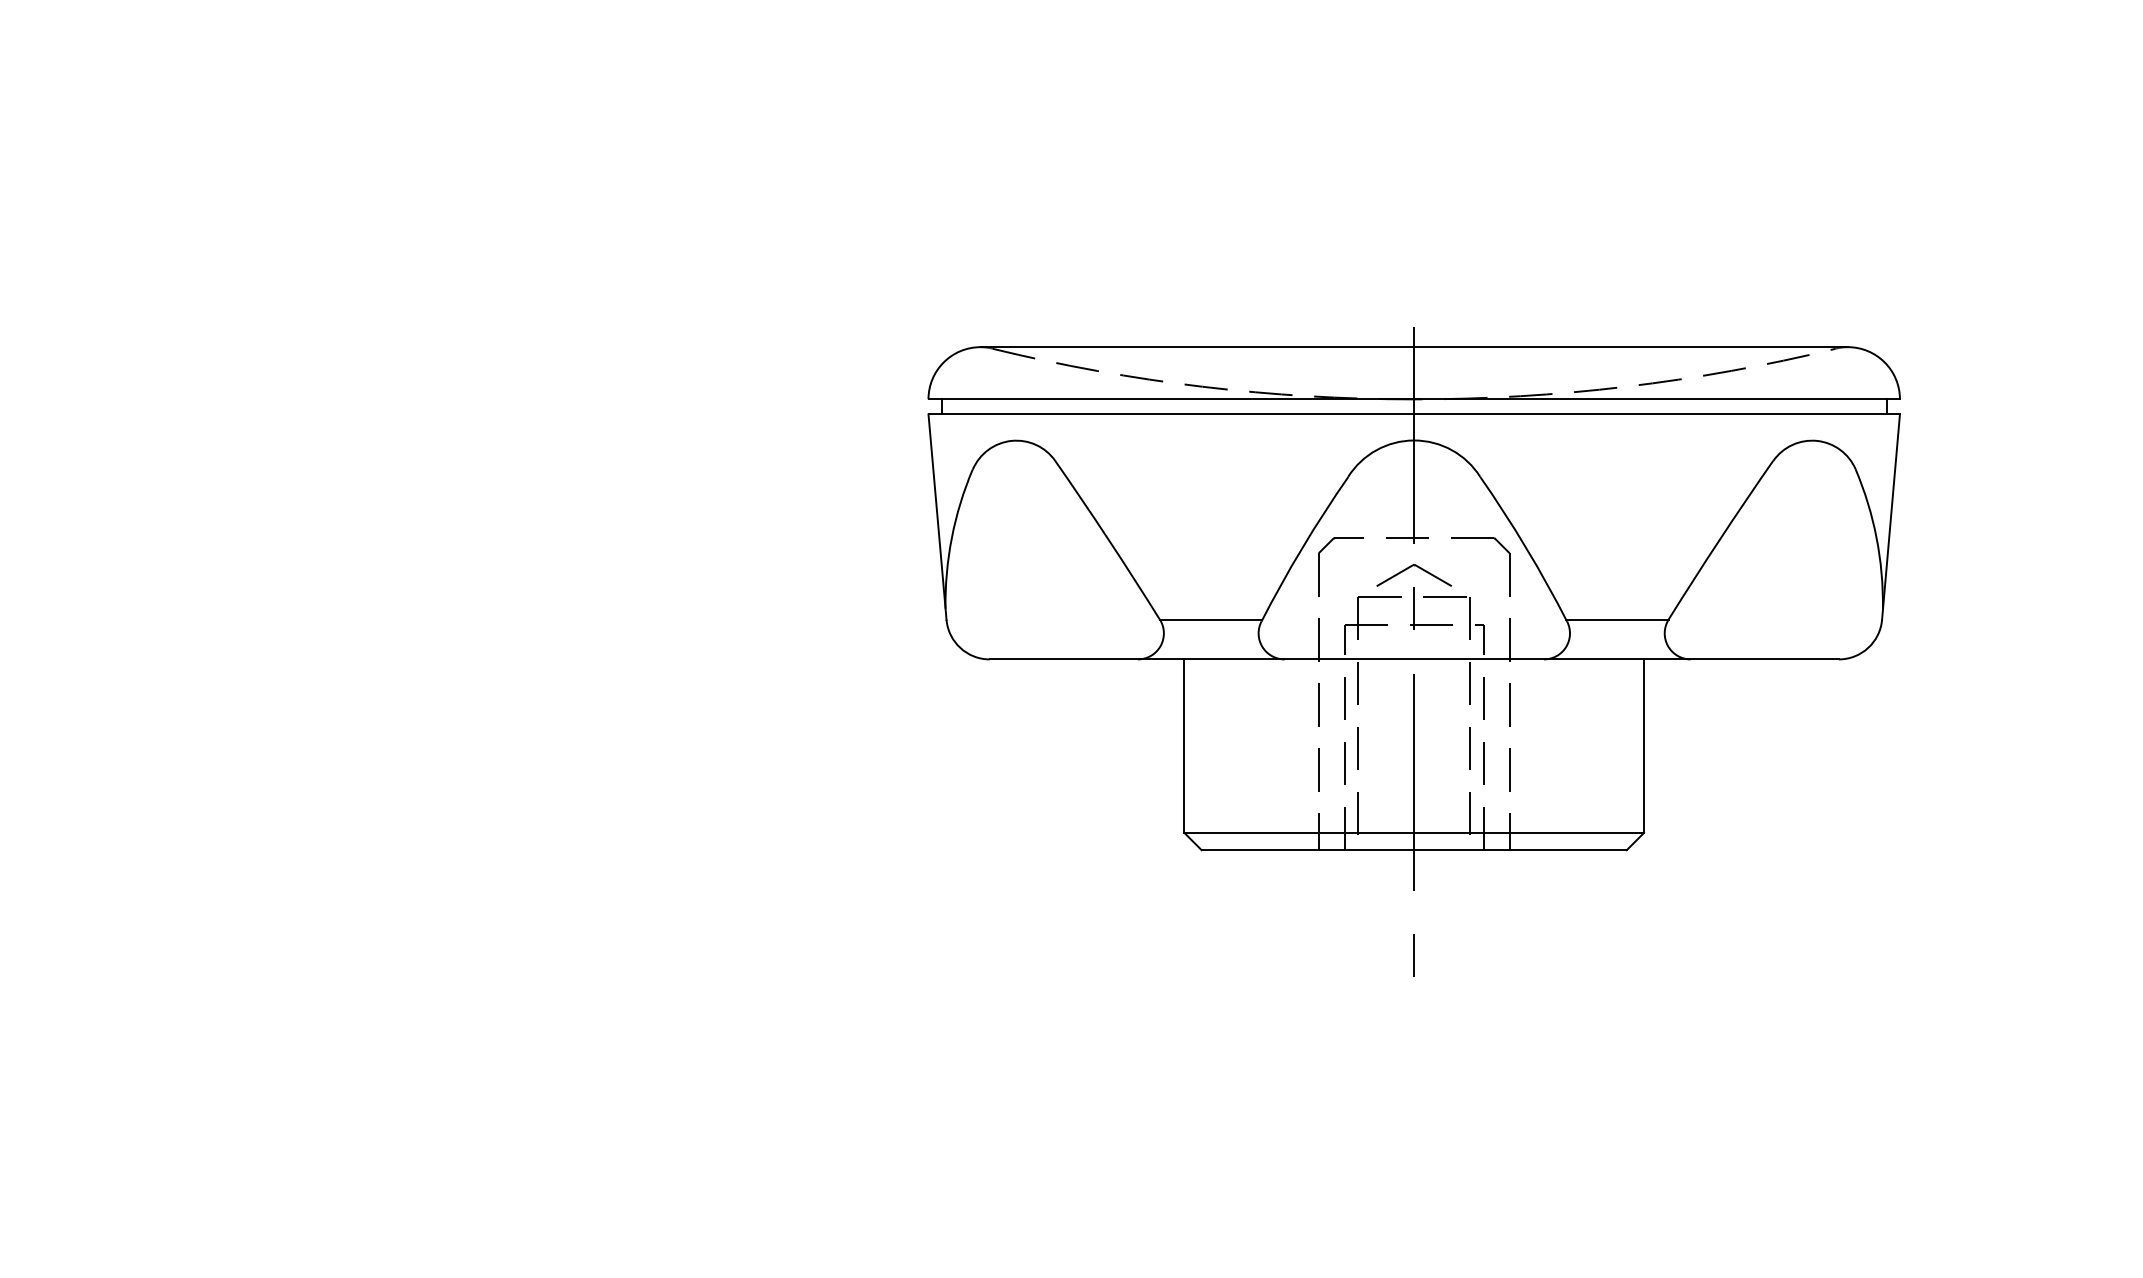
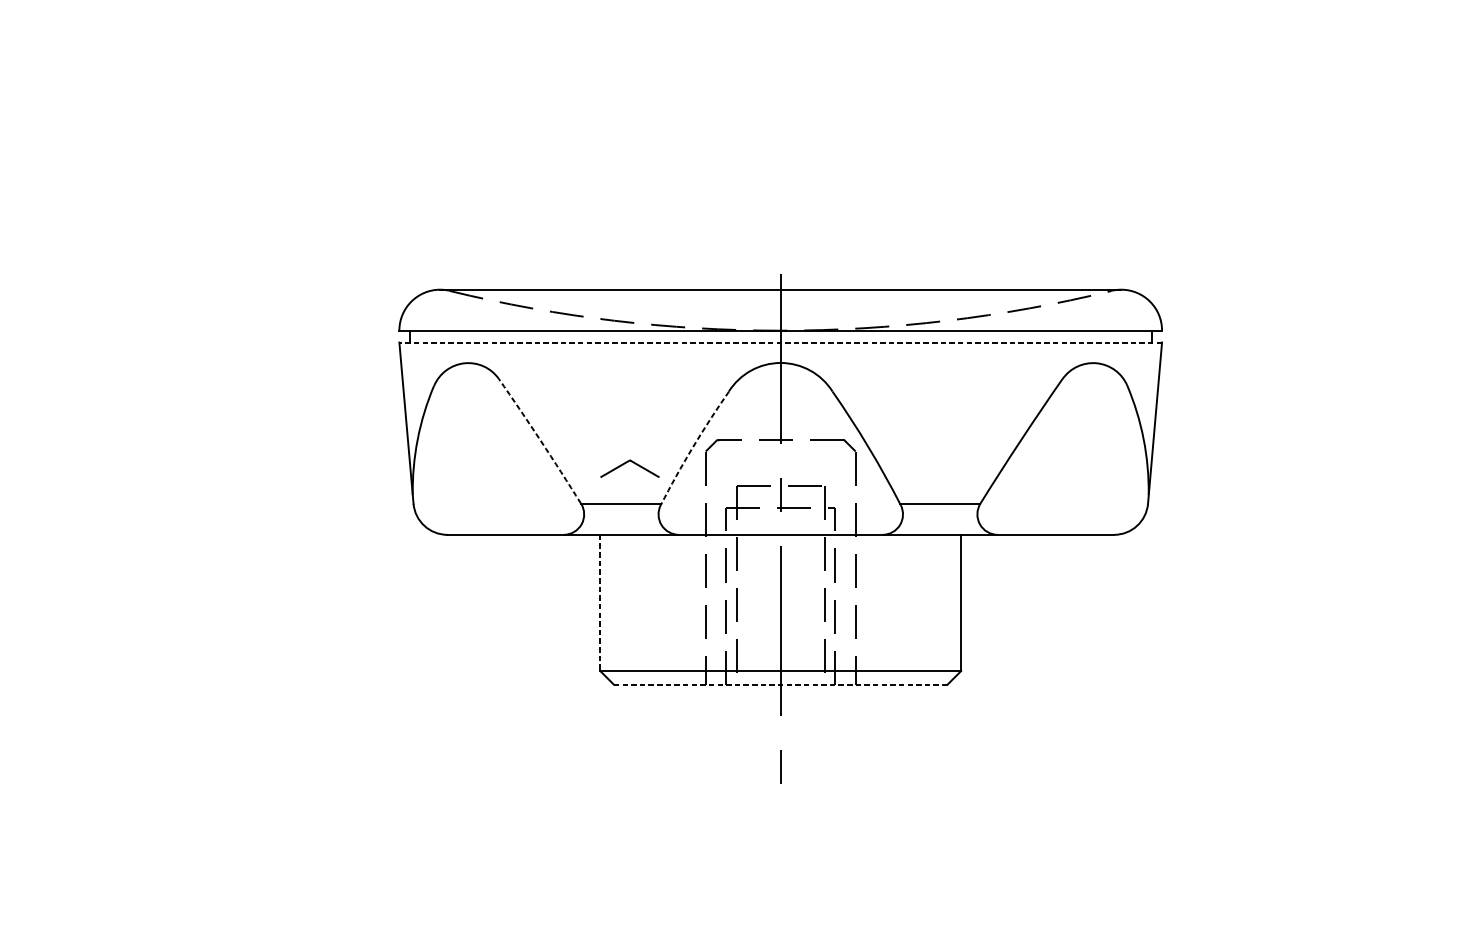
line: (1414, 414) -> (780, 342), solid -> dashed
arc: (1108, 539) -> (540, 440), solid -> dashed
arc: (1302, 547) -> (693, 446), solid -> dashed
part: (1409, 568) -> (626, 463), moved
line: (1184, 746) -> (600, 603), solid -> dashed
line: (1414, 850) -> (780, 684), solid -> dashed

